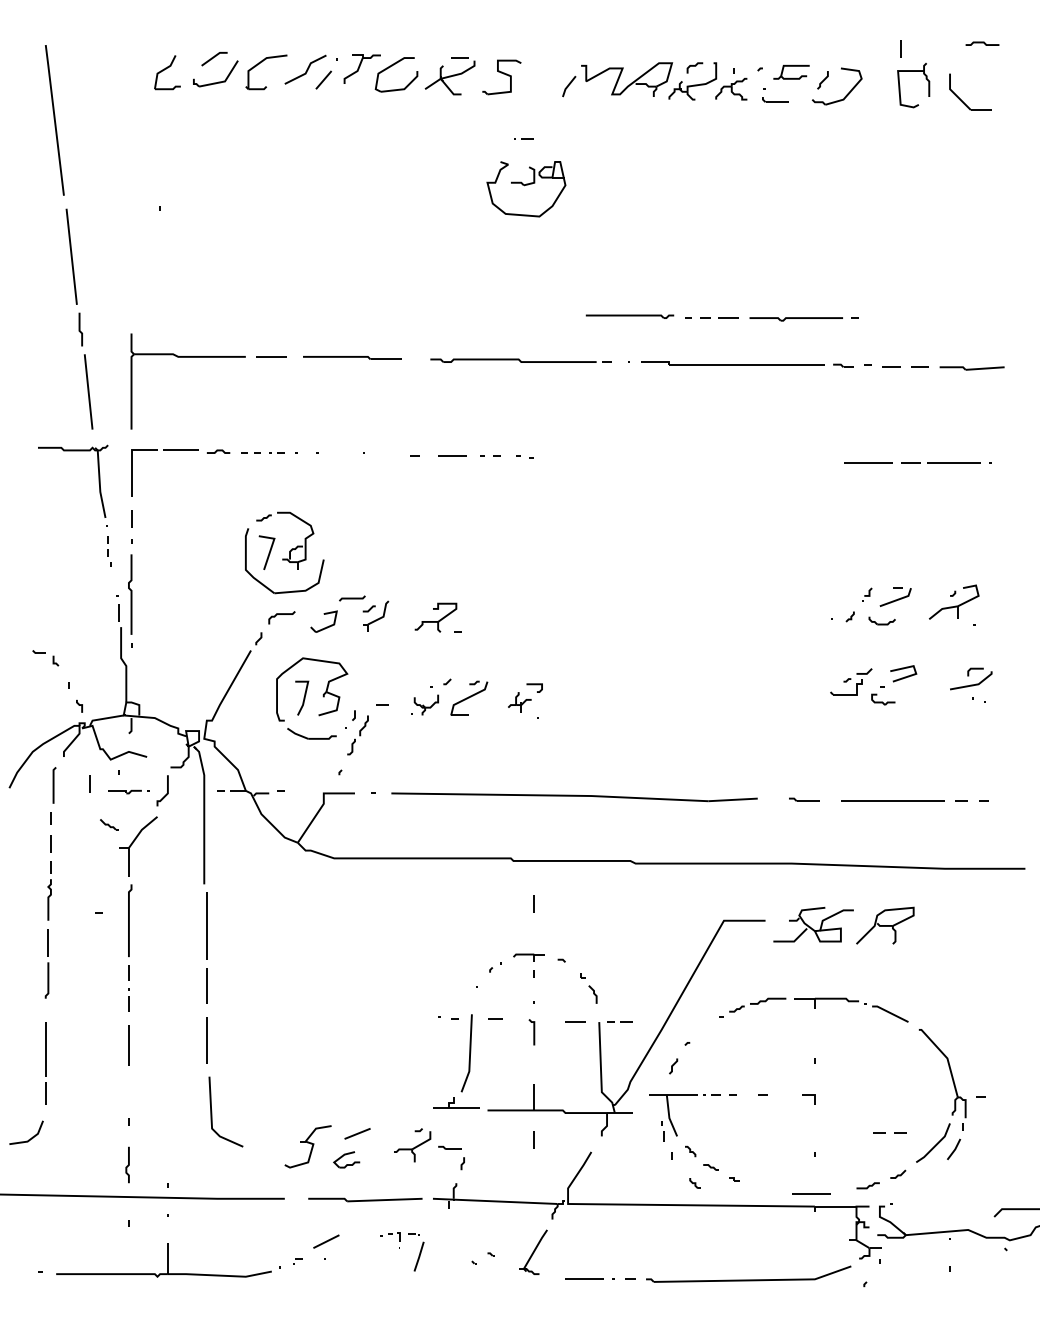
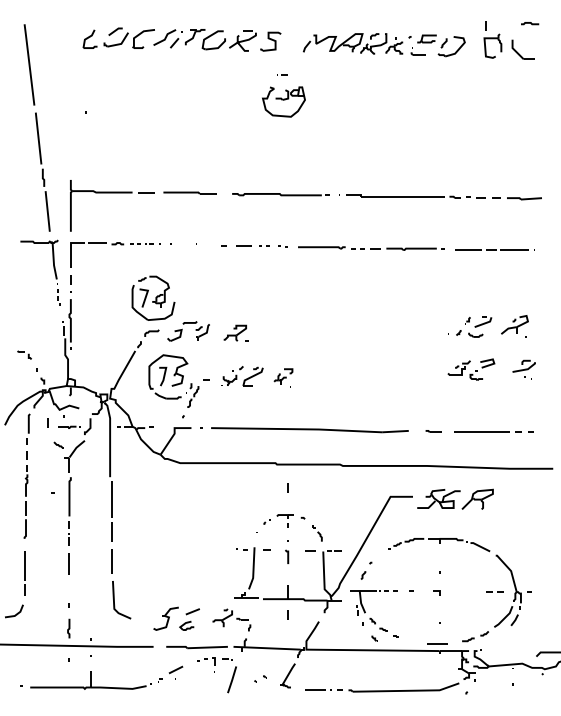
part: (721, 317) -> (371, 248), moved
line: (885, 1131) -> (492, 591), moved
part: (401, 1251) -> (216, 675), size x1.67

